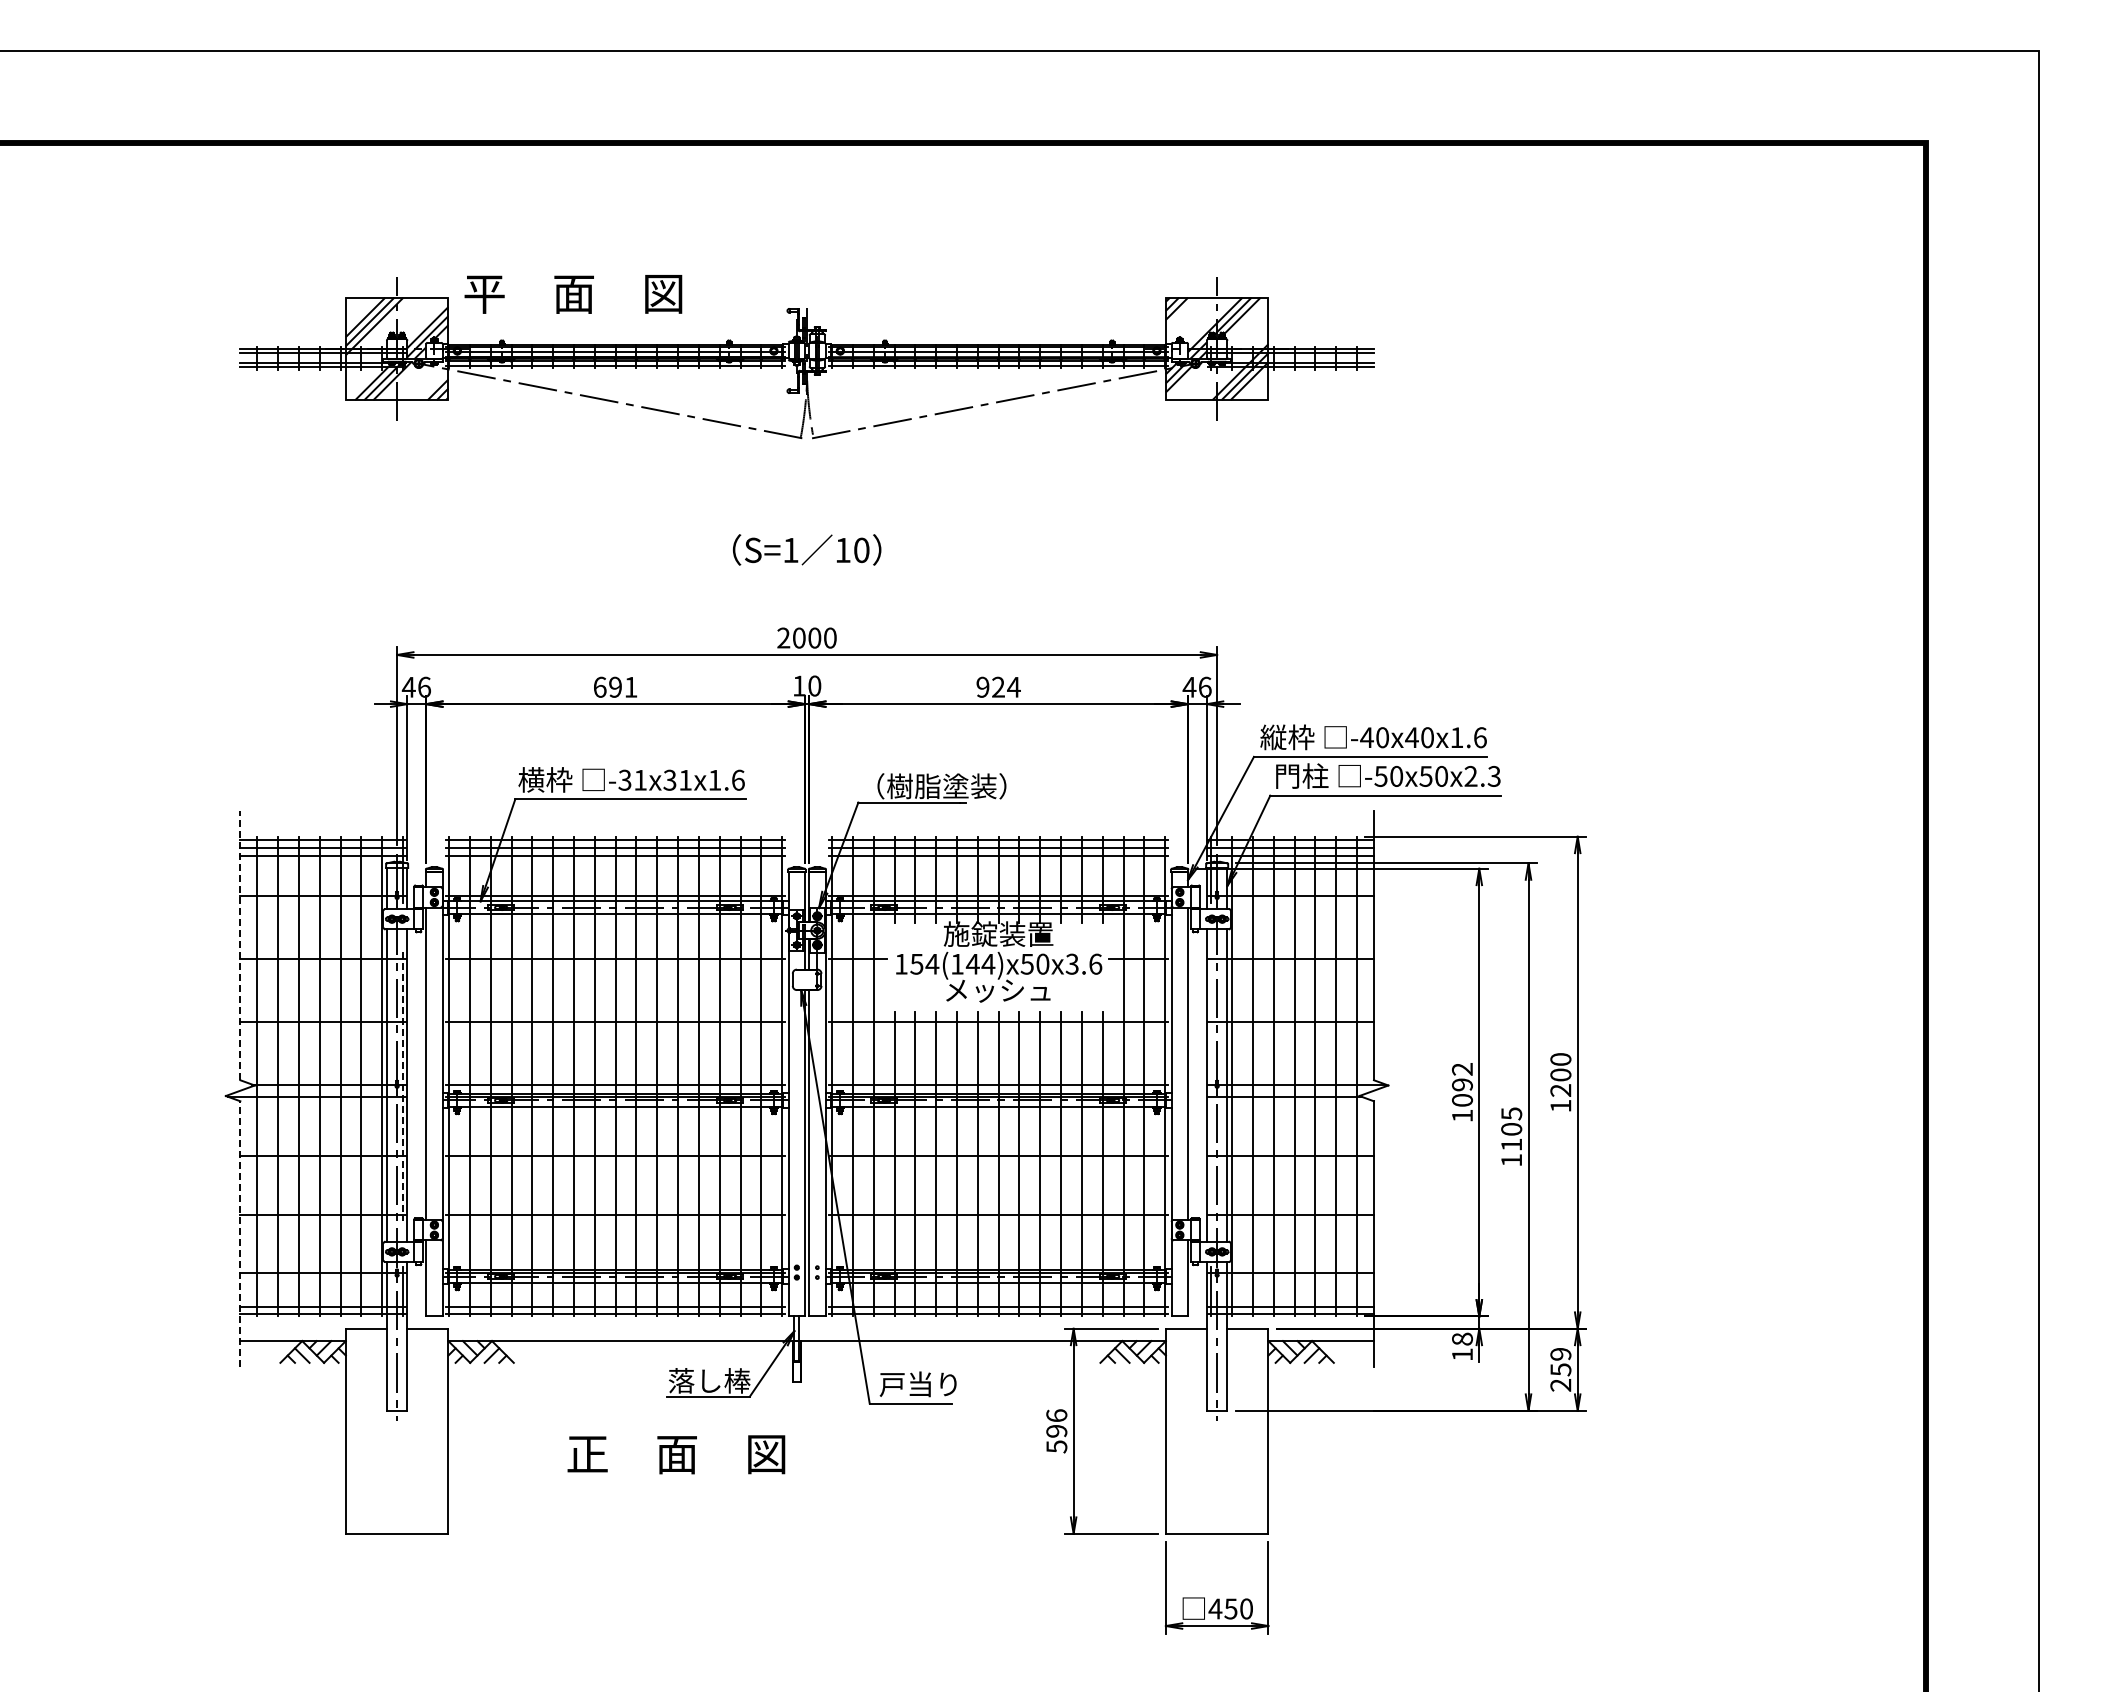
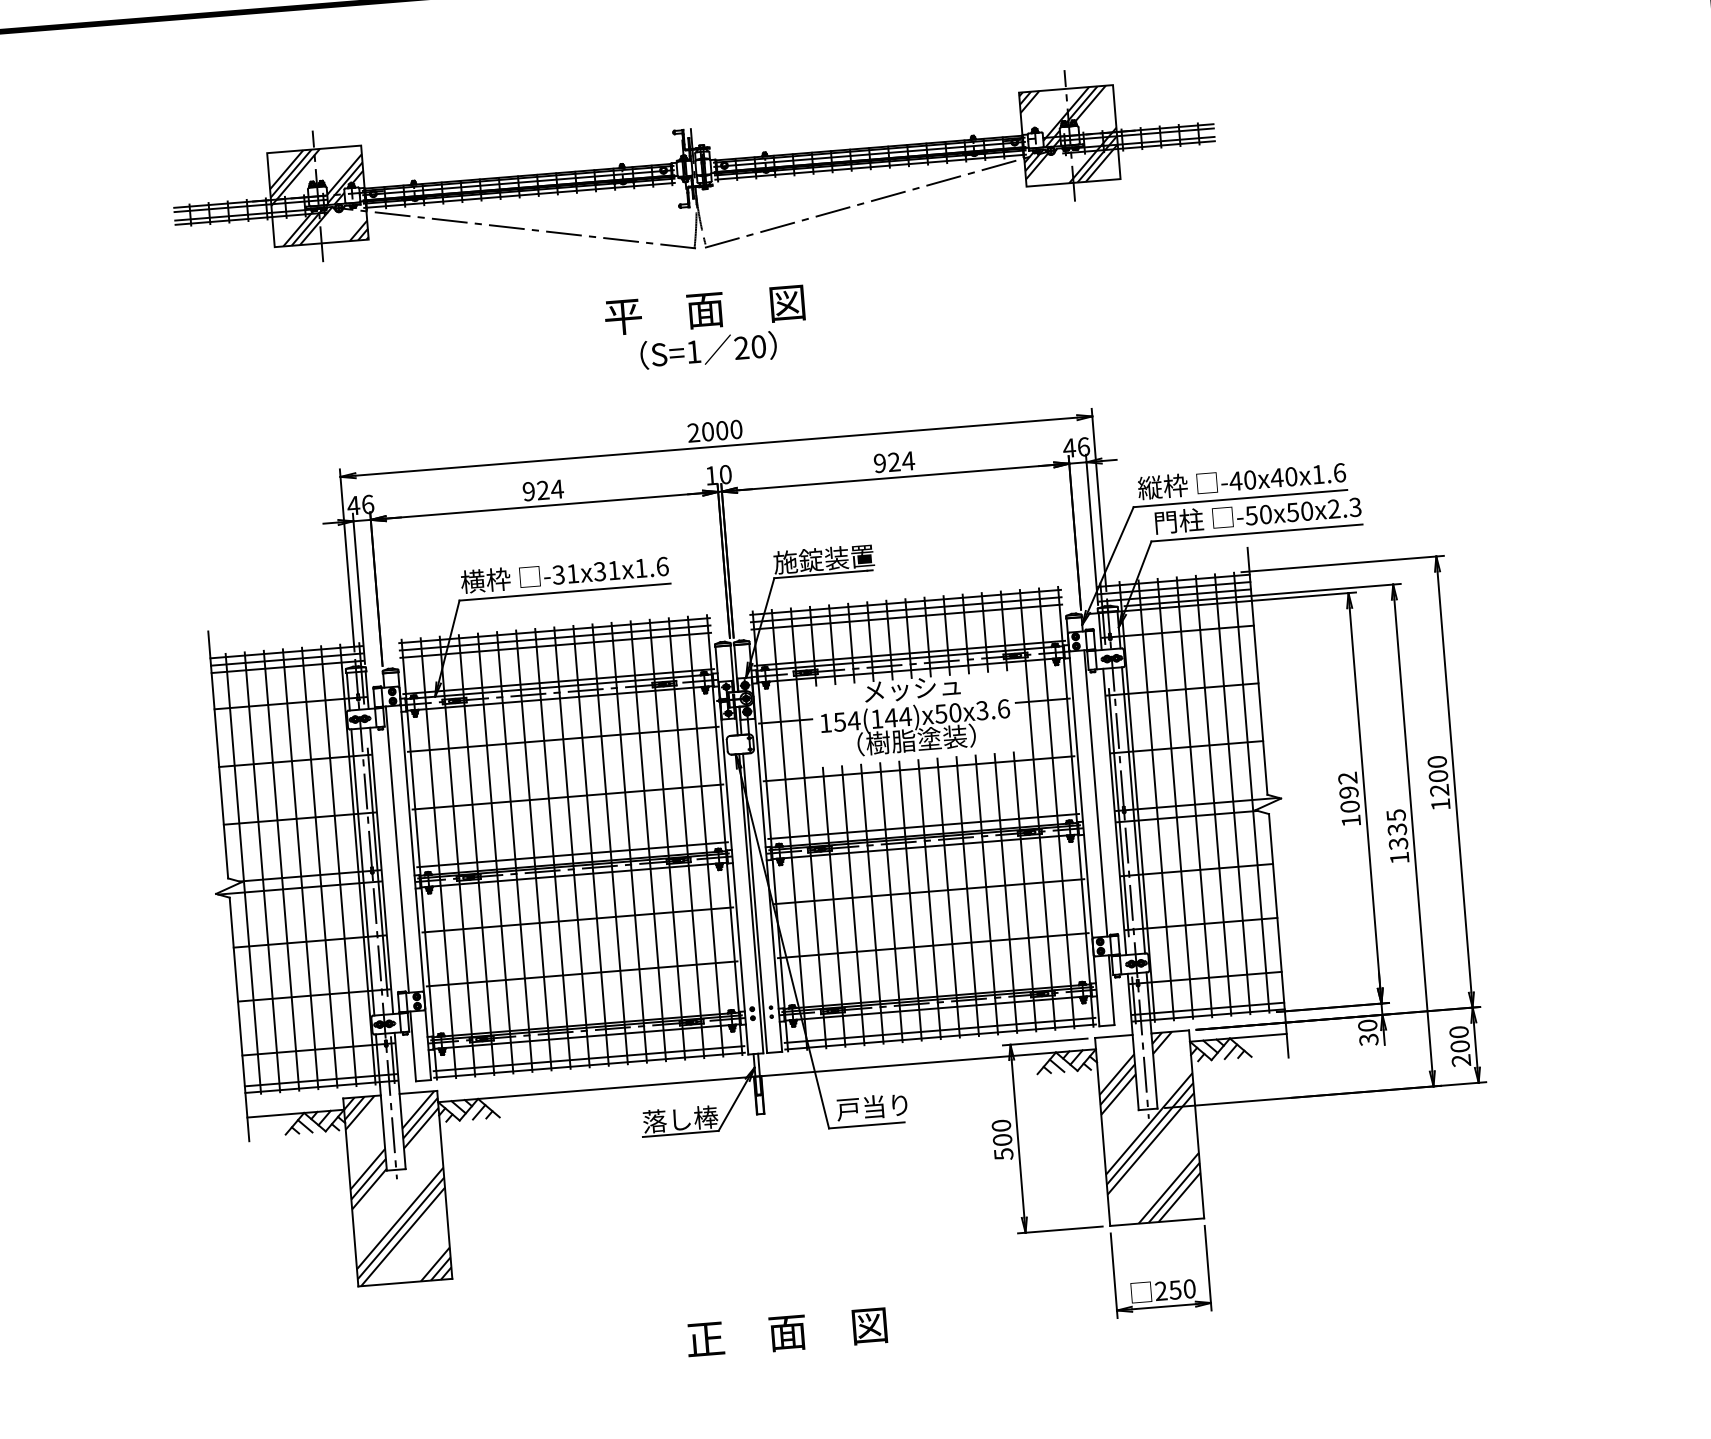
text: (573, 294) -> (704, 310), moved
text: (842, 549) -> (741, 347), 10 -> 20
text: (615, 686) -> (543, 489), 691 -> 924
text: (932, 786) -> (841, 558), （樹脂塗装） -> 施錠装置
text: (998, 933) -> (912, 687), 施錠装置 -> メッシュ
line: (240, 945) -> (218, 754), dashed -> solid
text: (998, 990) -> (916, 740), メッシュ -> （樹脂塗装）
line: (402, 1086) -> (377, 872), dashed -> solid
line: (1211, 1086) -> (1119, 812), added
text: (1511, 1137) -> (1397, 837), 1105 -> 1335
line: (240, 1234) -> (239, 1019), dashed -> solid
text: (1462, 1346) -> (1368, 1032), 18 -> 30
text: (1560, 1361) -> (1459, 1038), 259 -> 200
text: (1056, 1423) -> (1001, 1132), 596 -> 500
hatch: (396, 1430) -> (397, 1188), added
hatch: (1216, 1430) -> (1148, 1127), added
text: (676, 1454) -> (787, 1332), moved
text: (1215, 1608) -> (1161, 1290), 450 -> 250

